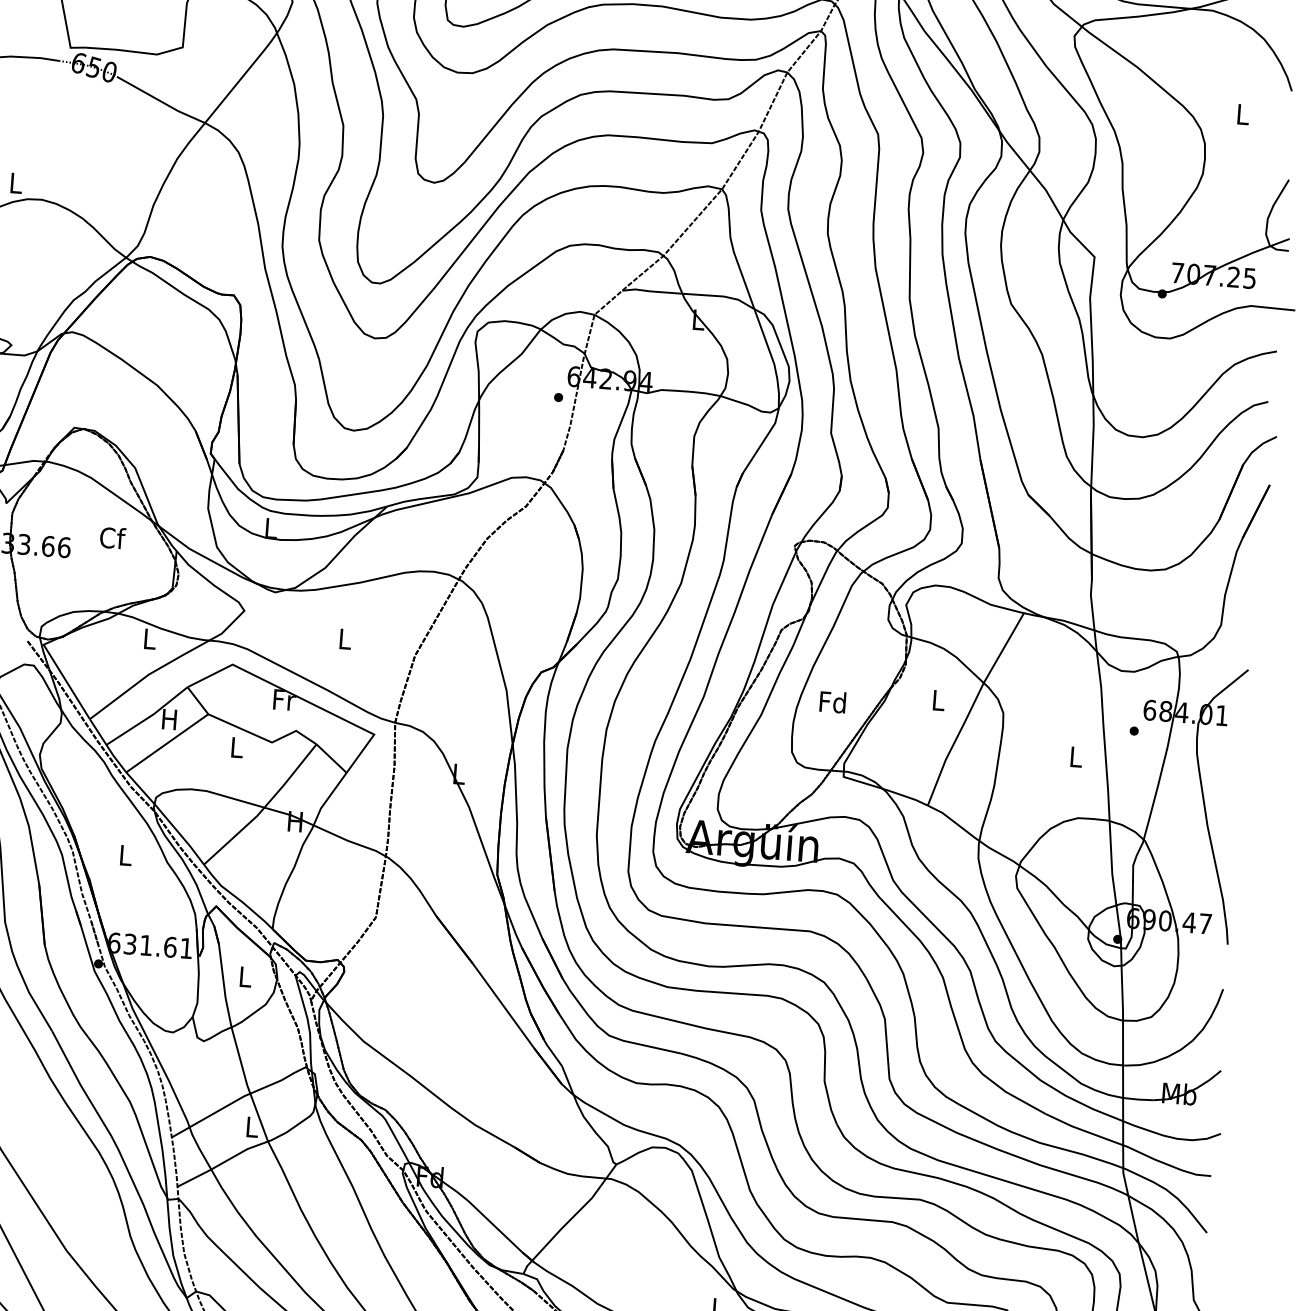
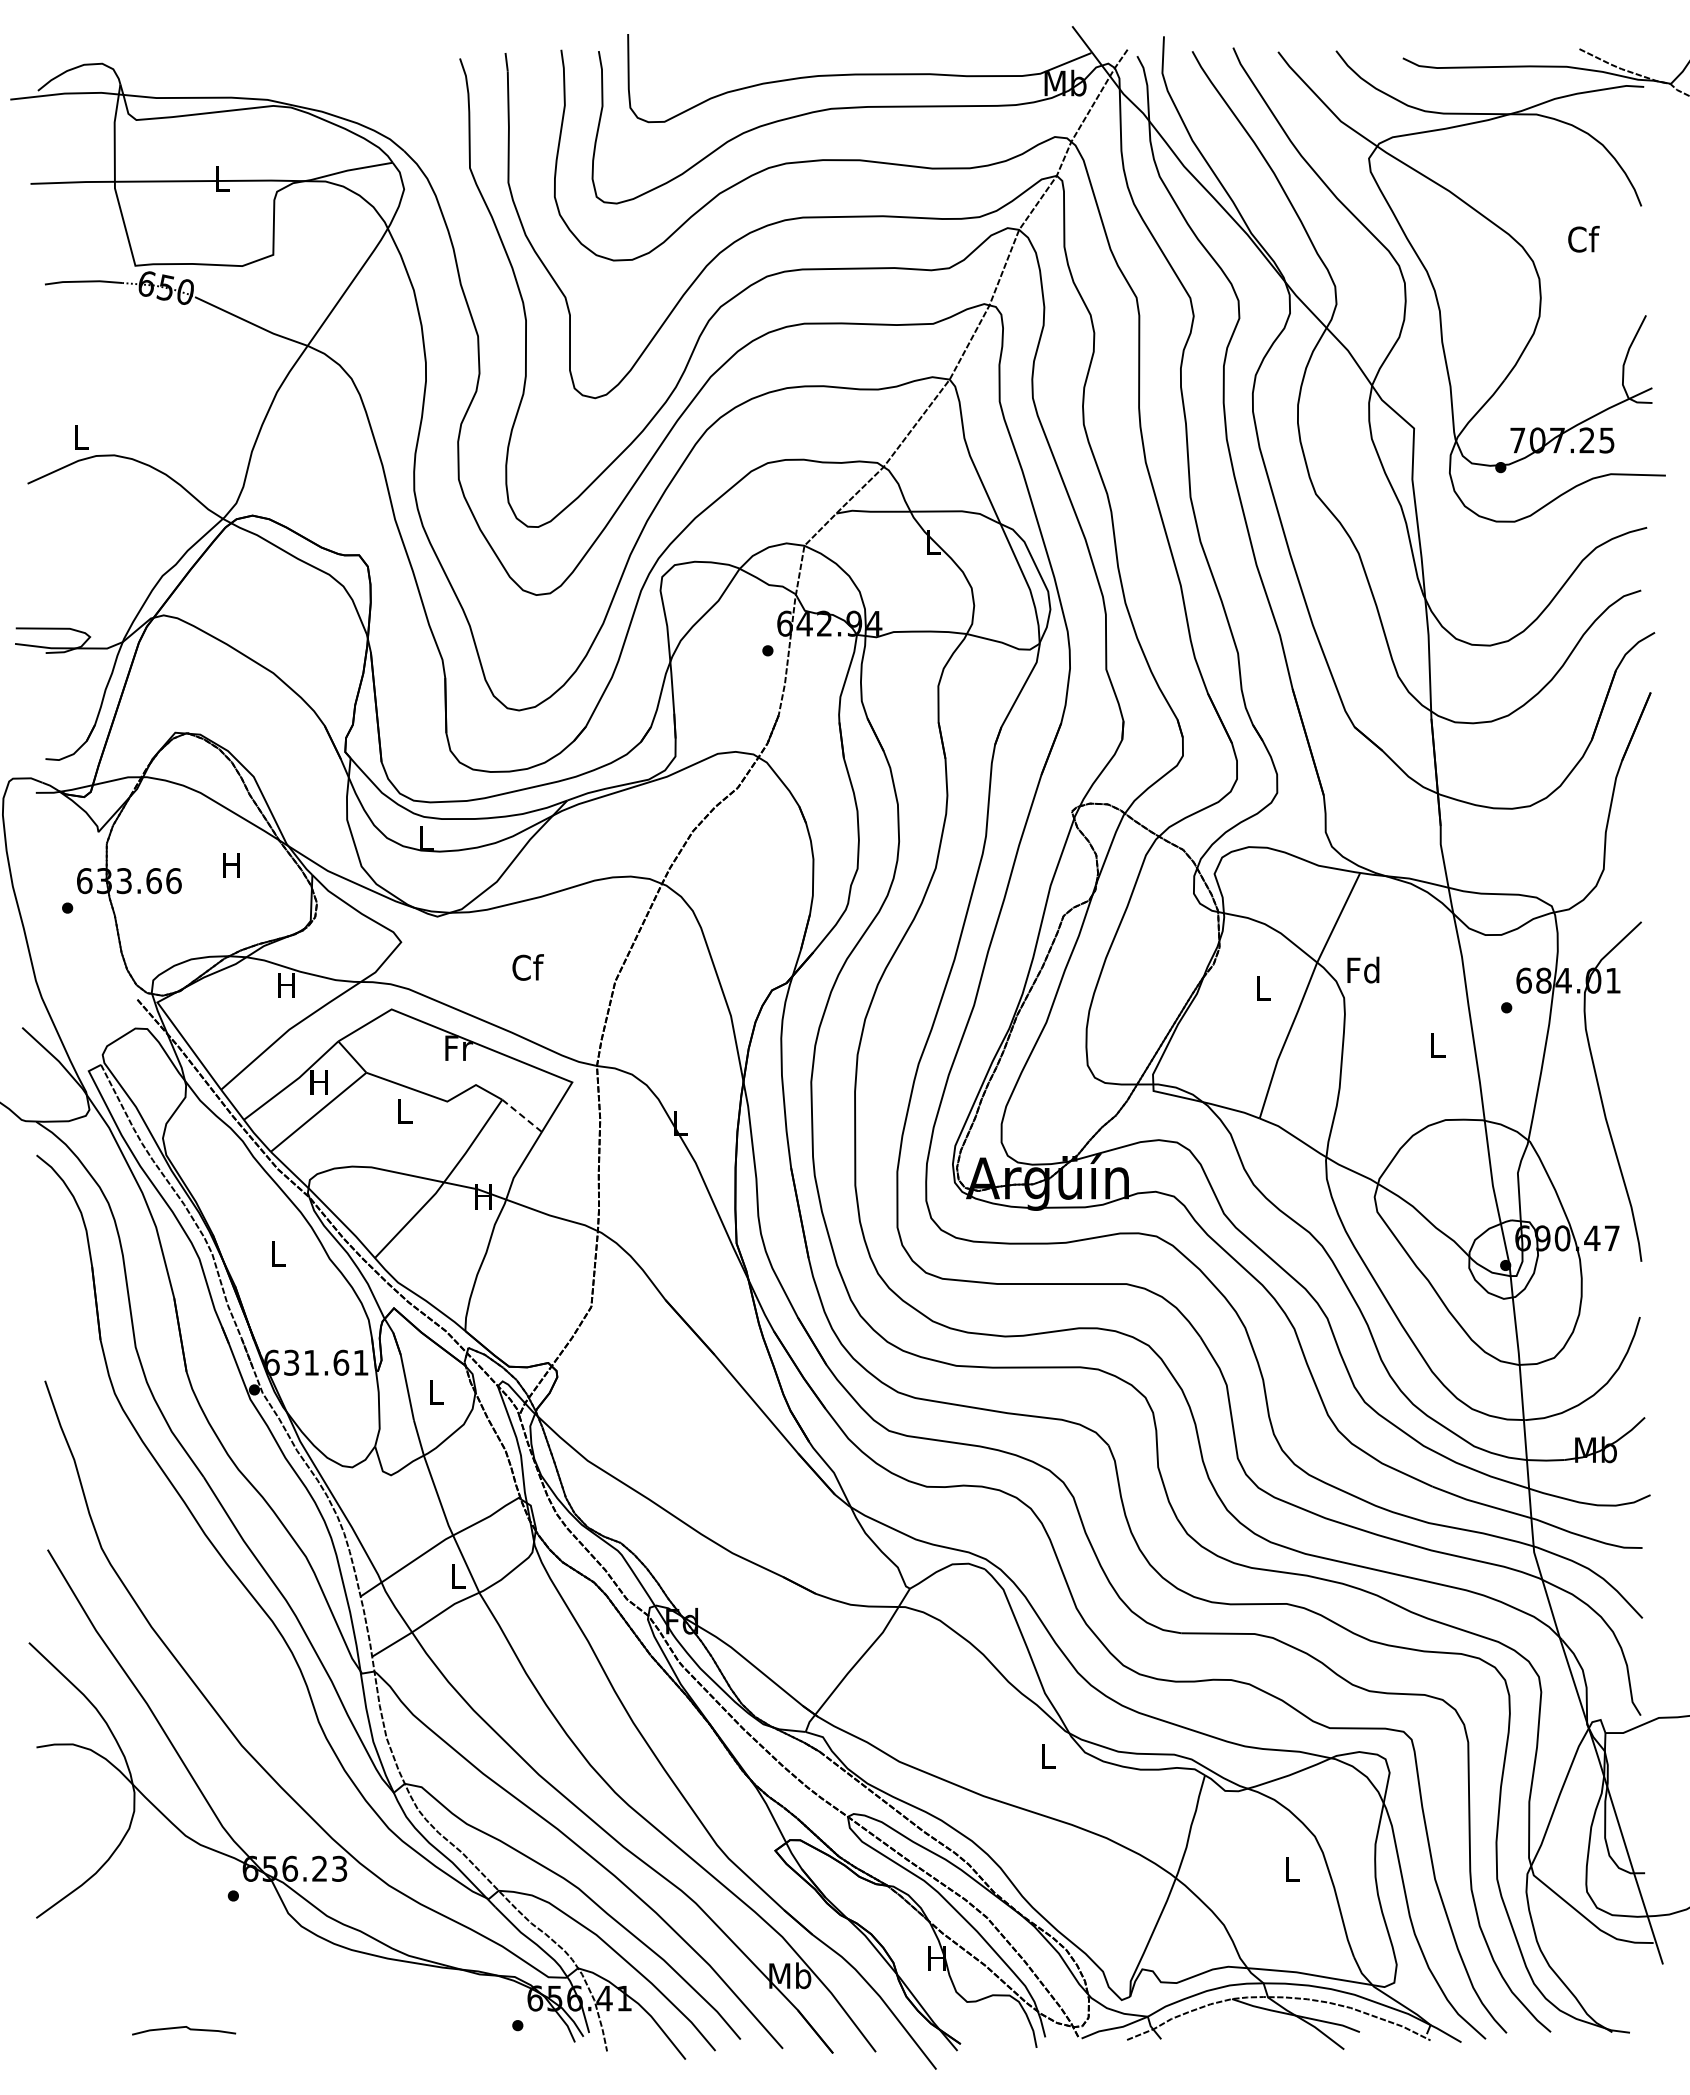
text: (1243, 113) -> (1583, 238), L -> Cf
text: (112, 537) -> (232, 864), Cf -> H
text: (149, 638) -> (286, 985), L -> H
text: (344, 638) -> (527, 967), L -> Cf
text: (833, 701) -> (1363, 969), moved
line: (331, 758) -> (522, 1115), solid -> dashed

